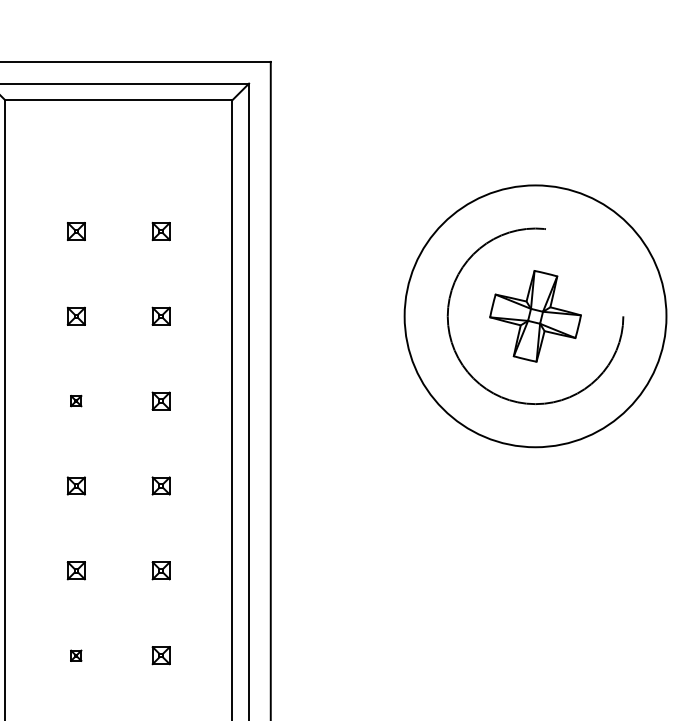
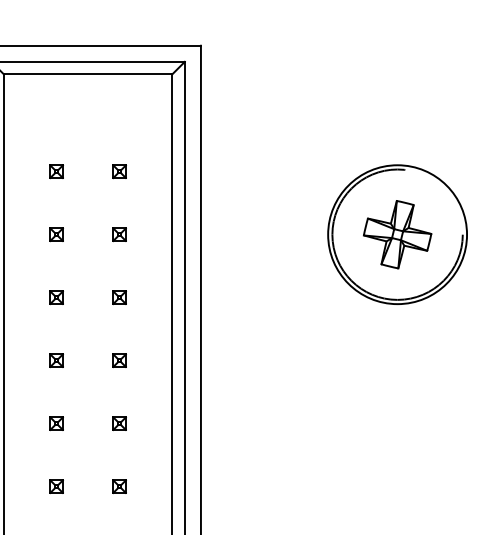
circle: (535, 315) -> (397, 234), size x0.71
part: (75, 400) -> (55, 297), size x1.67
part: (75, 655) -> (55, 486), size x1.67

